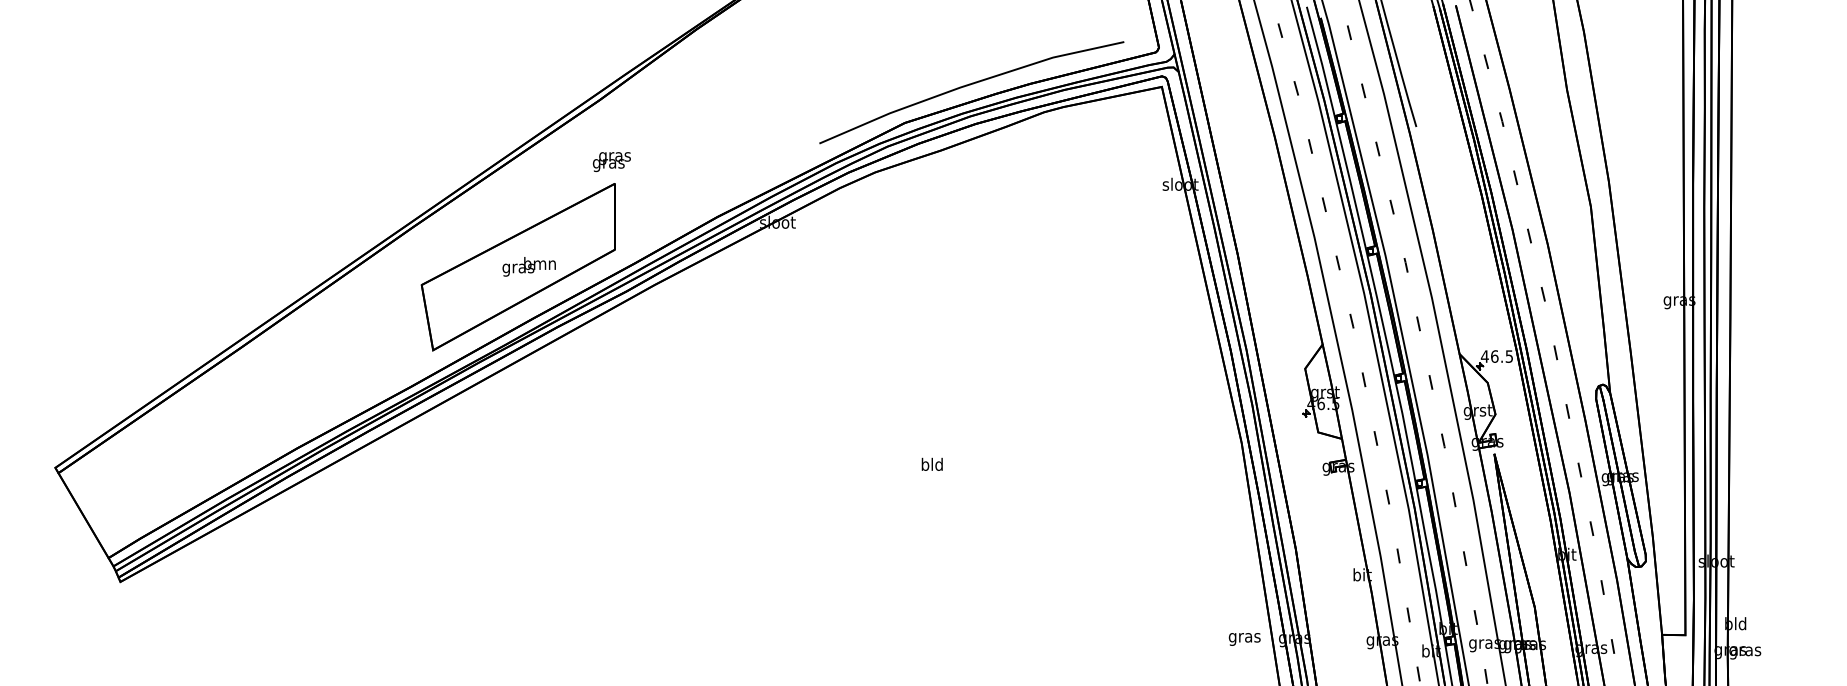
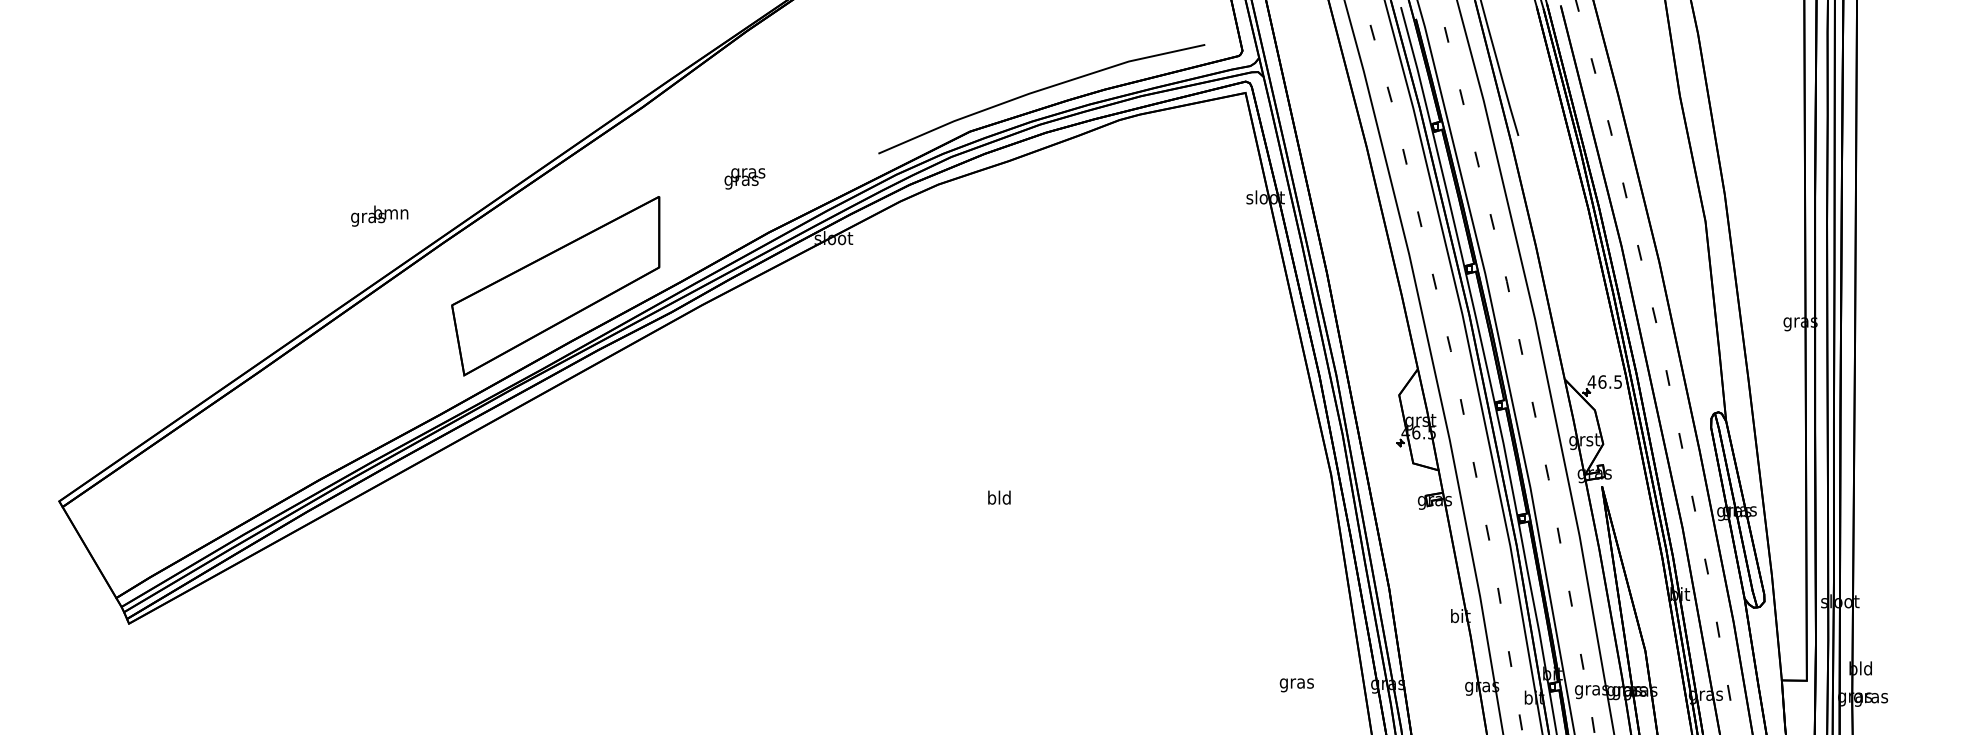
text: (611, 162) -> (744, 179), moved
text: (528, 266) -> (378, 215), moved
text: (1244, 639) -> (1296, 685), moved

